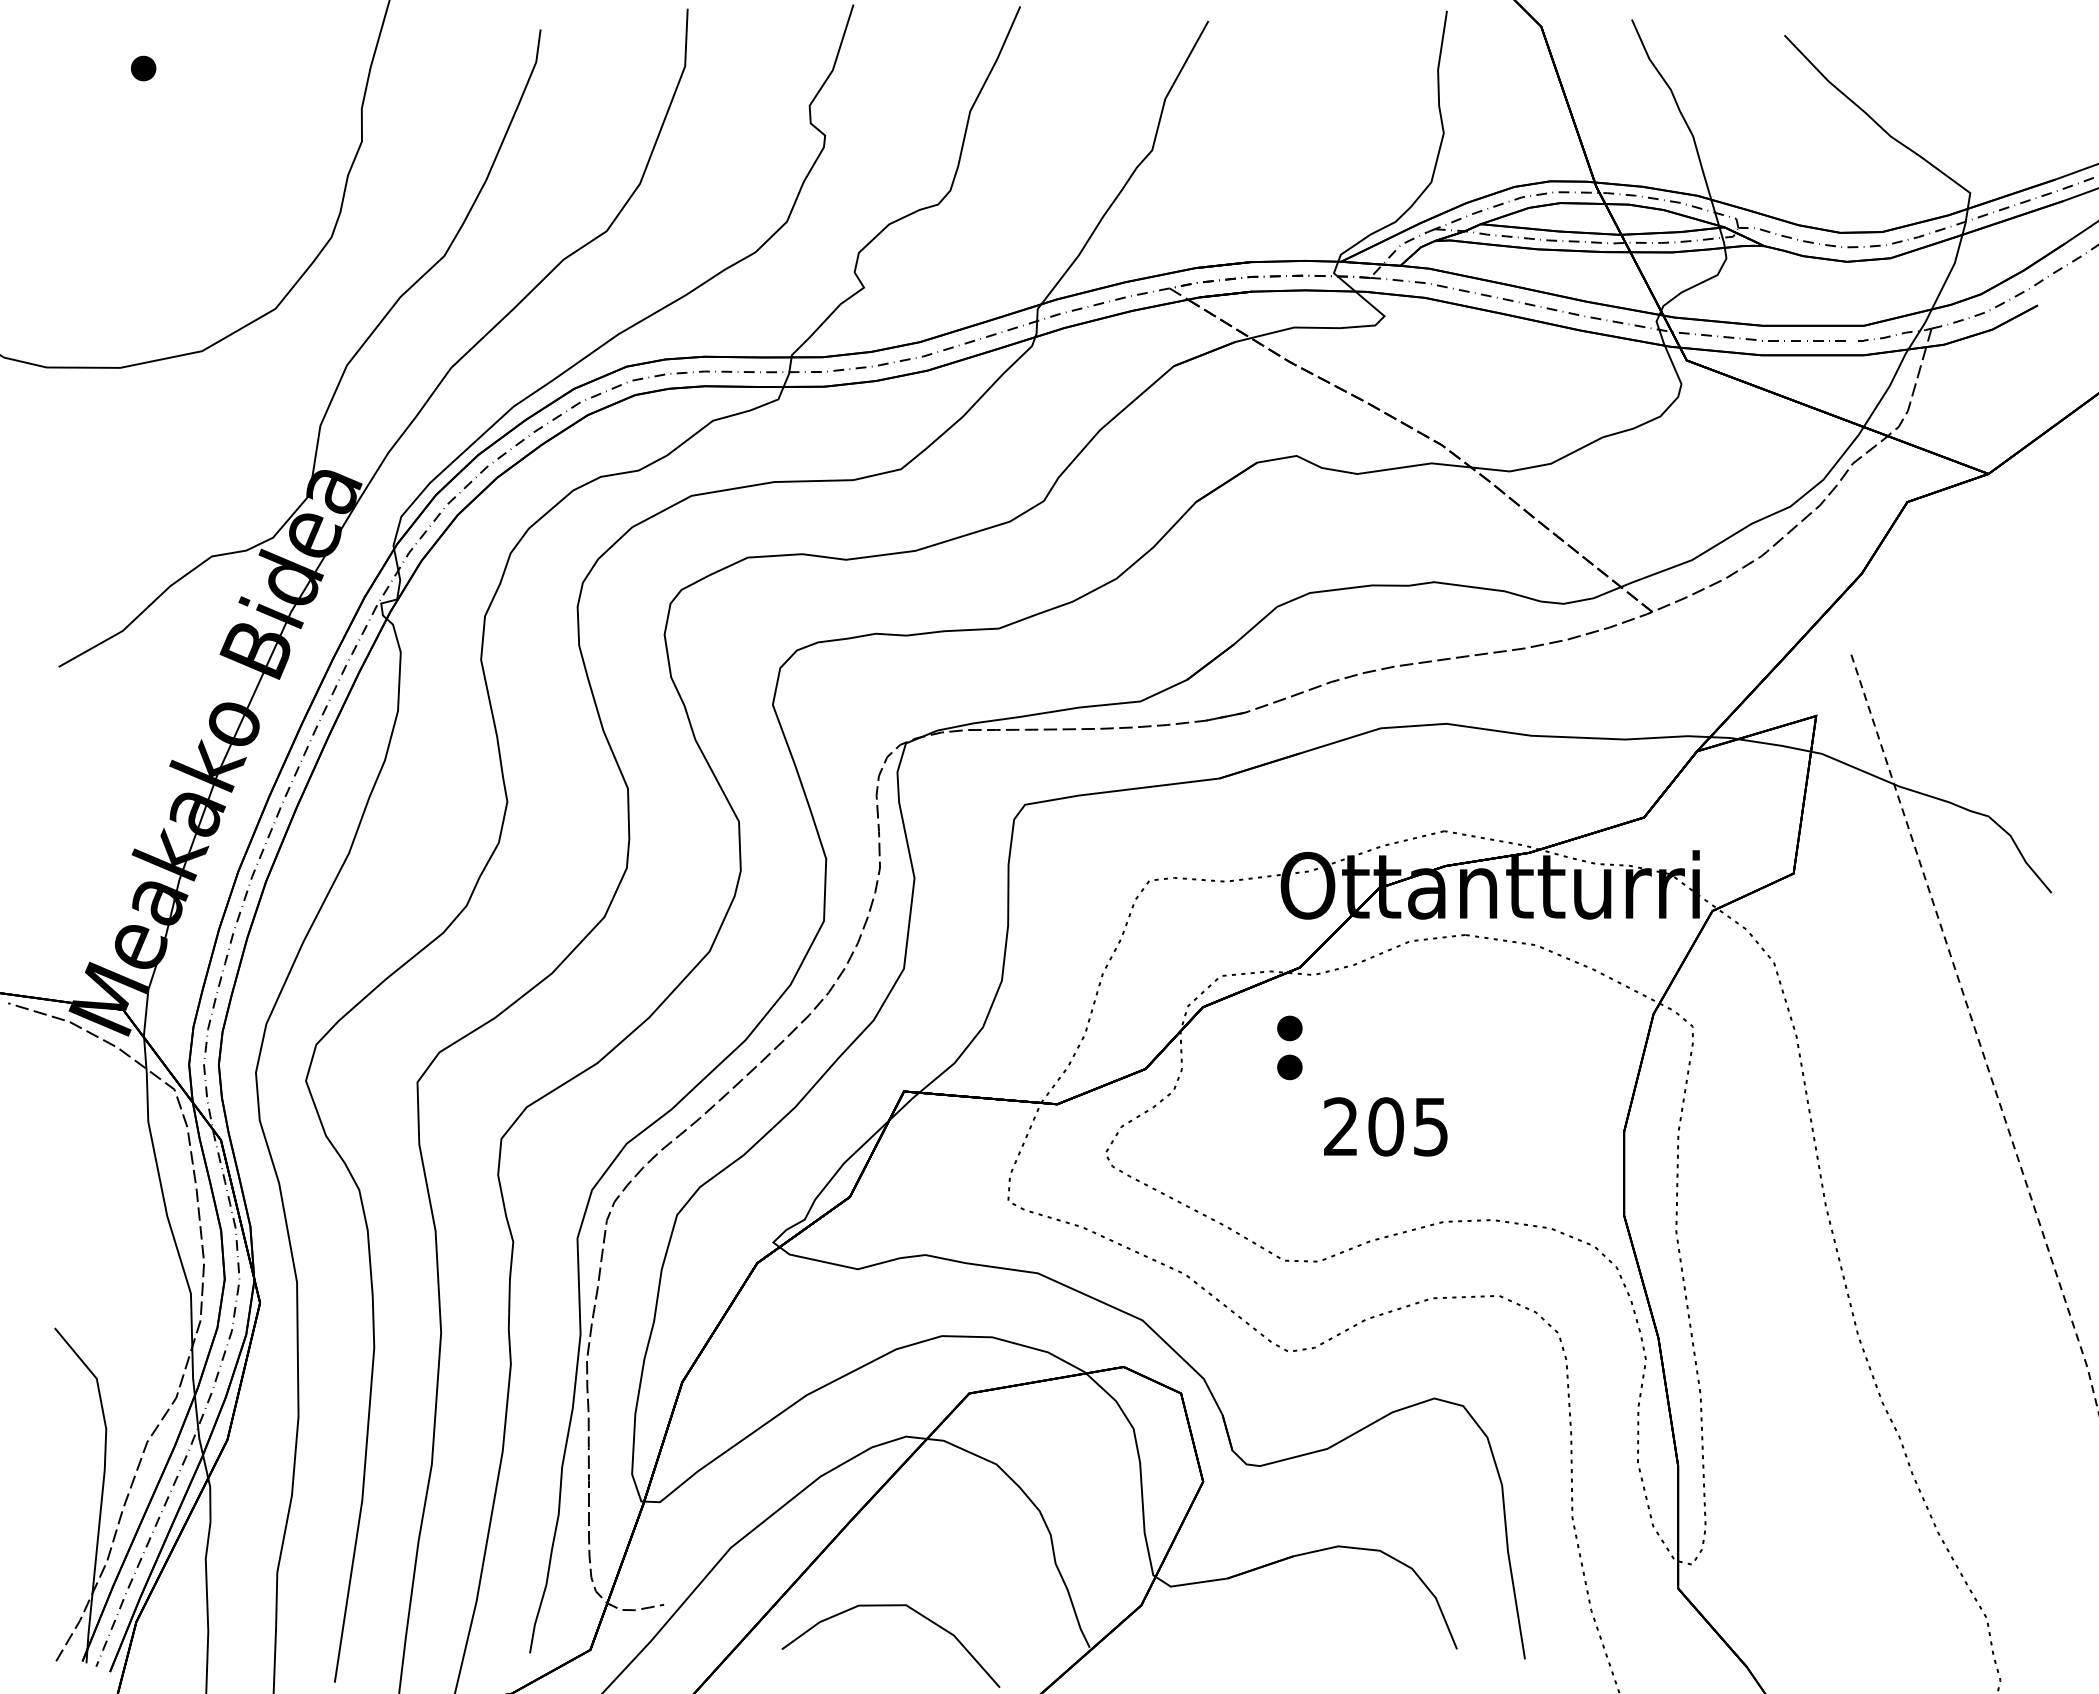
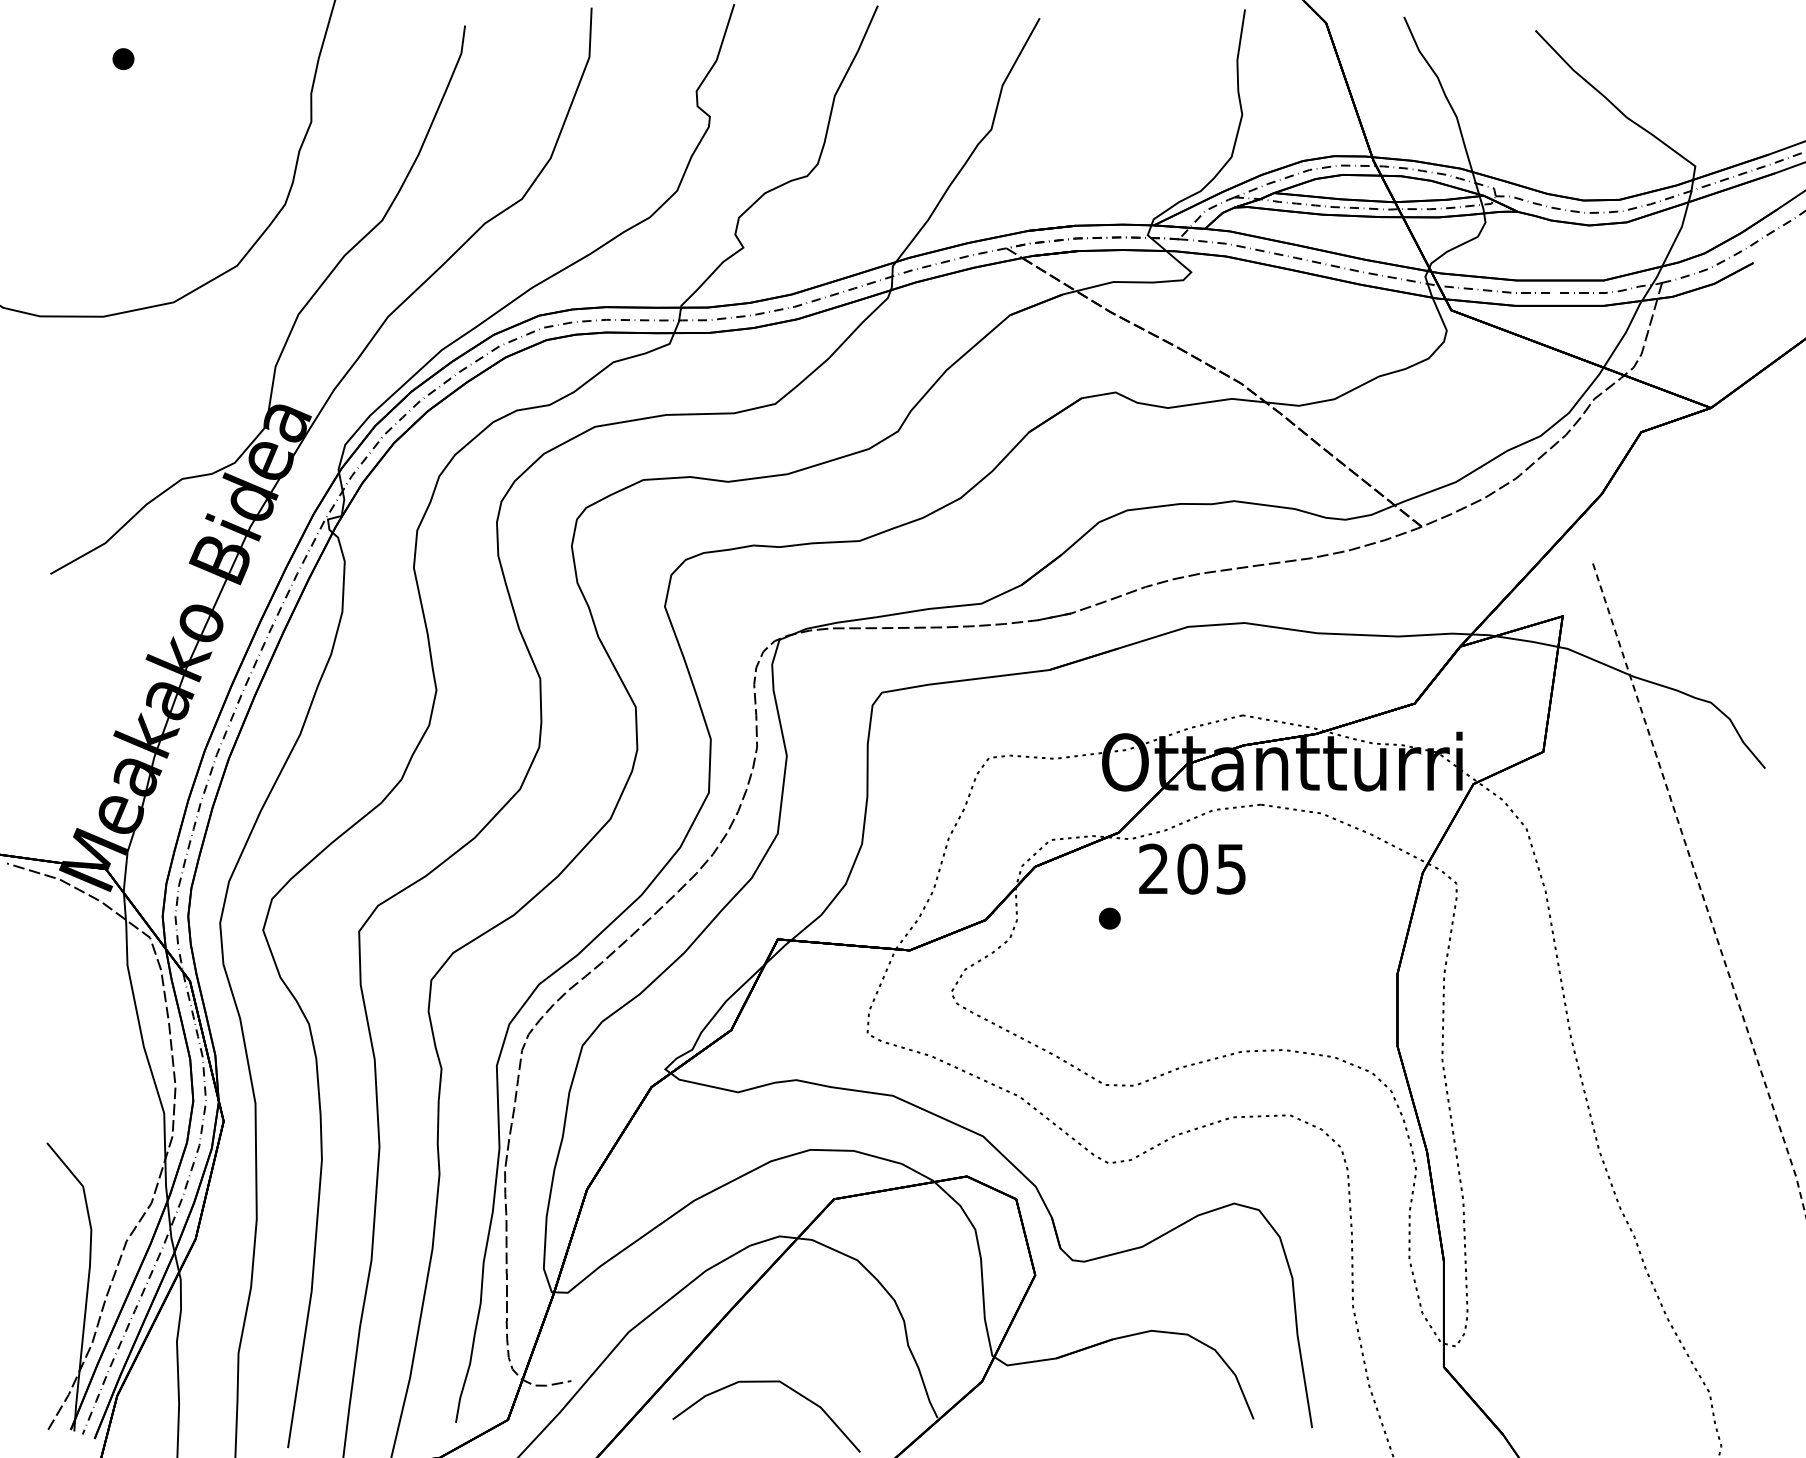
part: (1289, 1028) -> (1109, 885), removed
text: (1385, 1126) -> (1192, 868), moved

